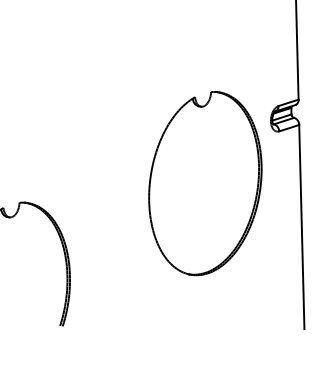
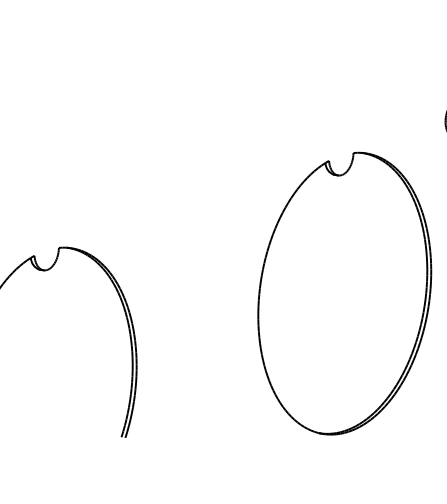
part: (205, 183) -> (344, 293), moved

